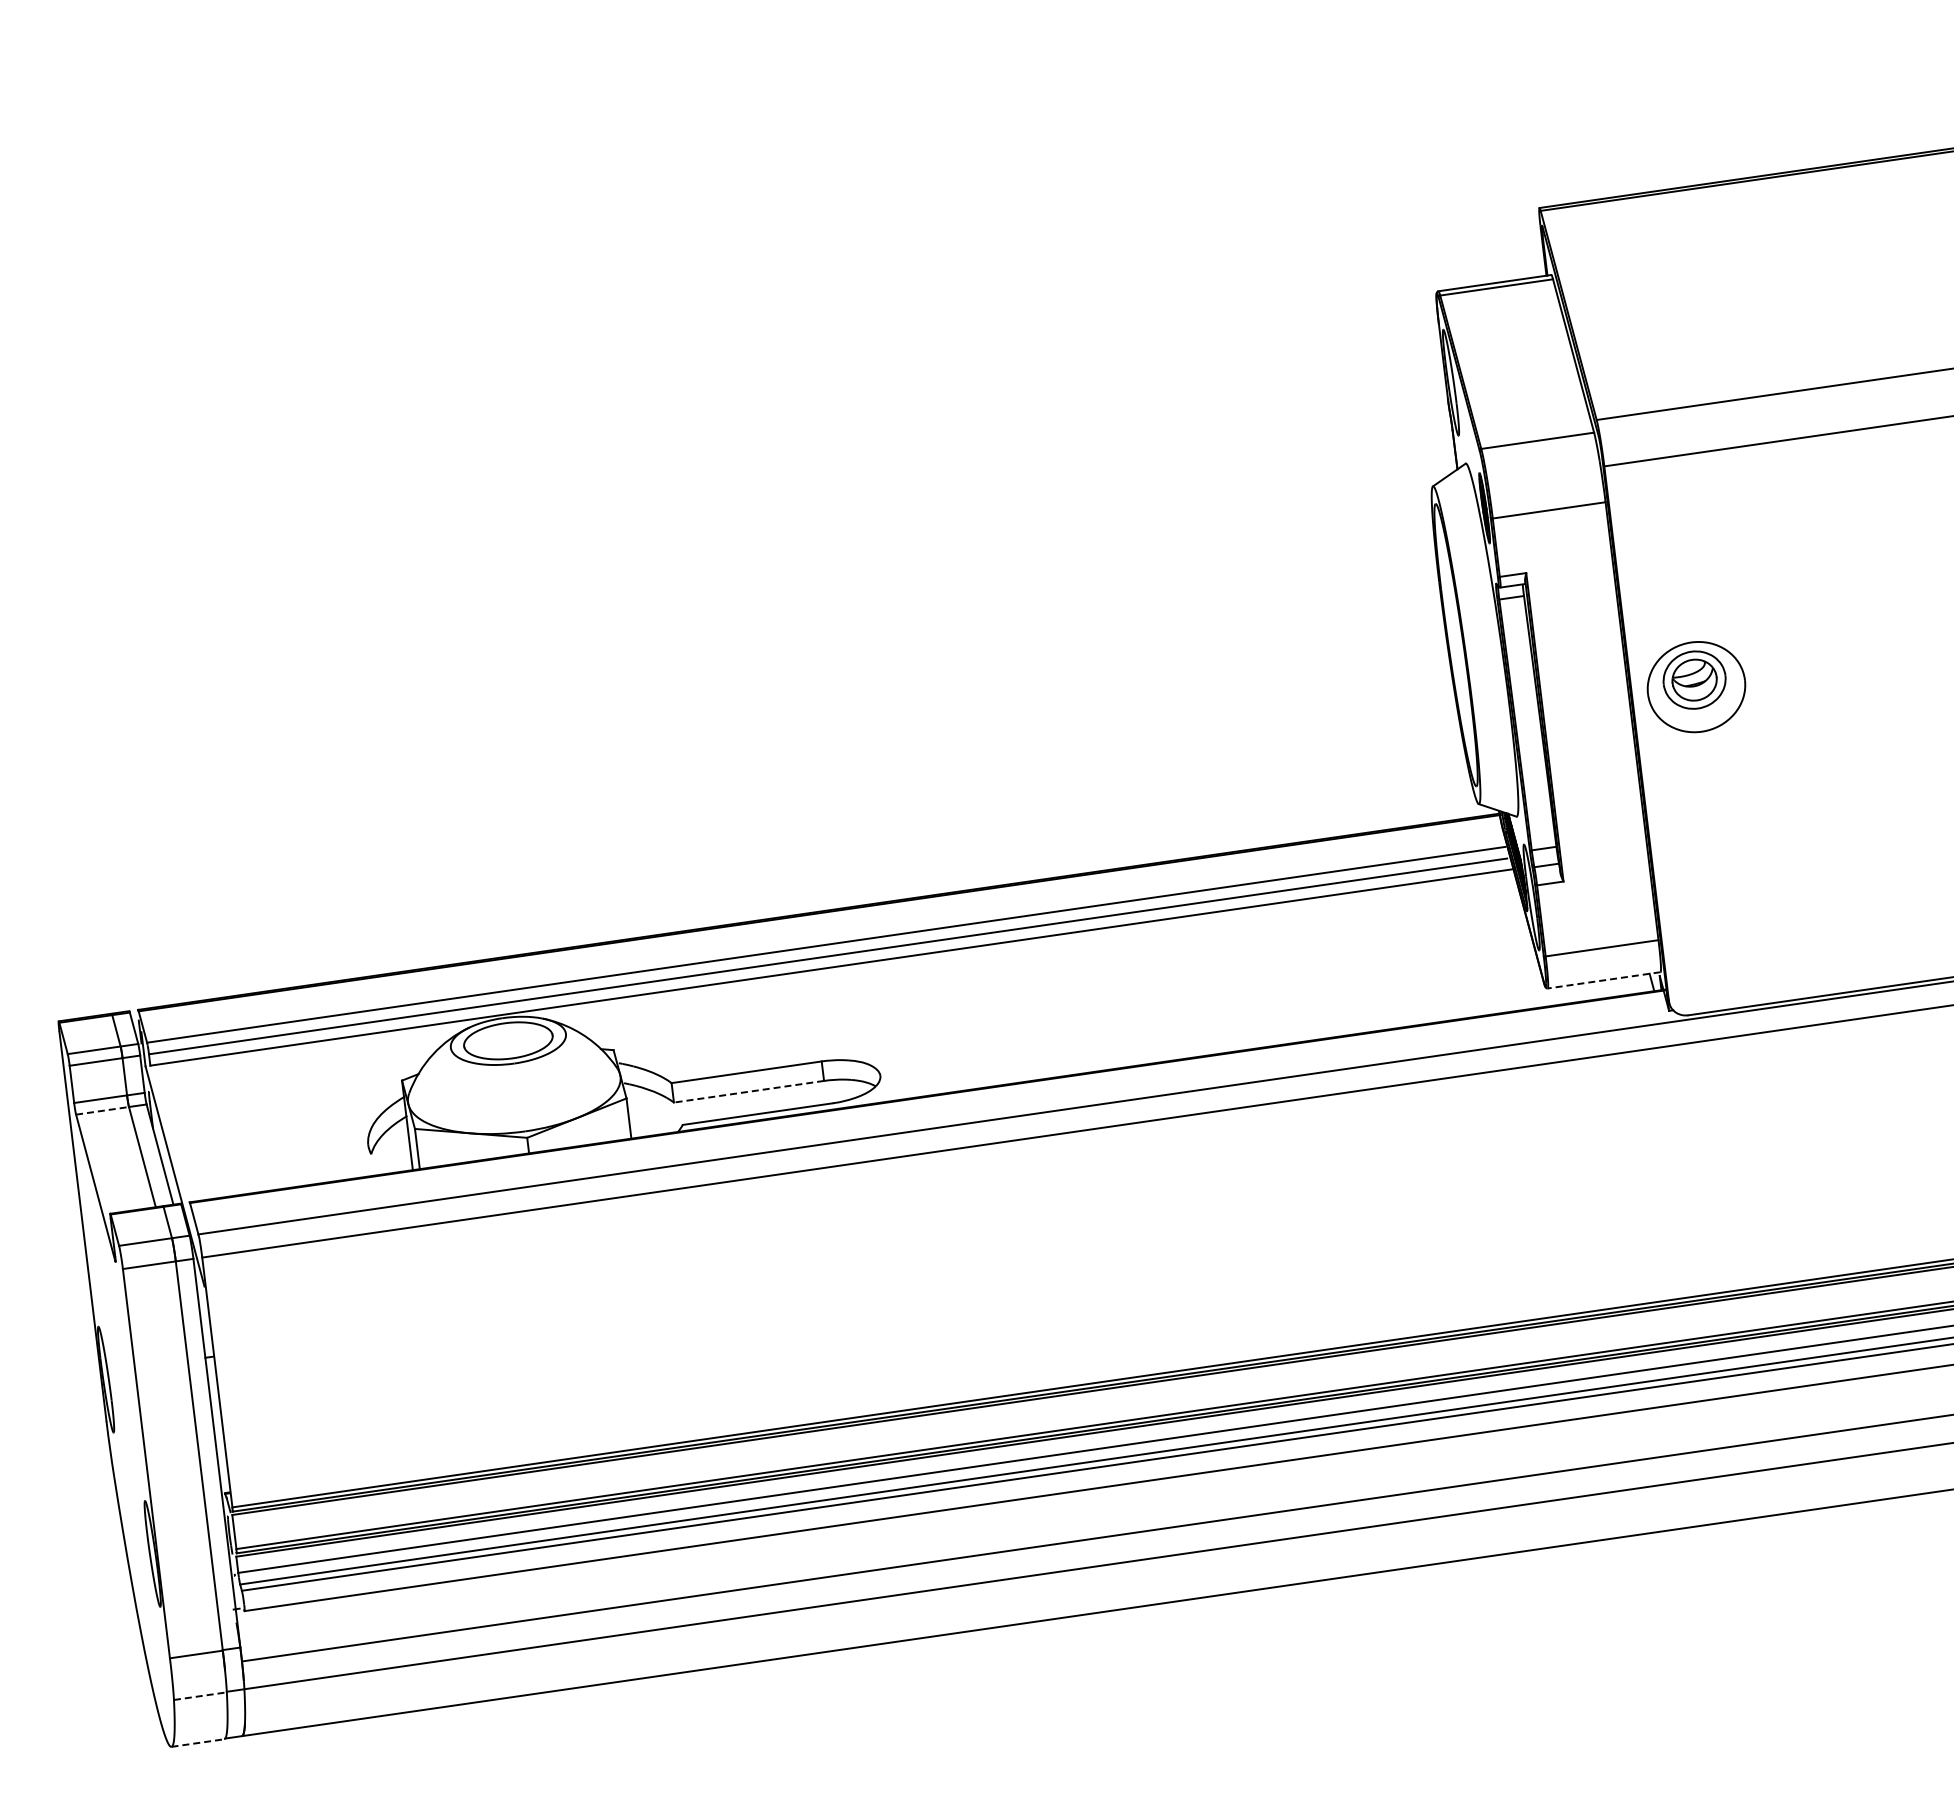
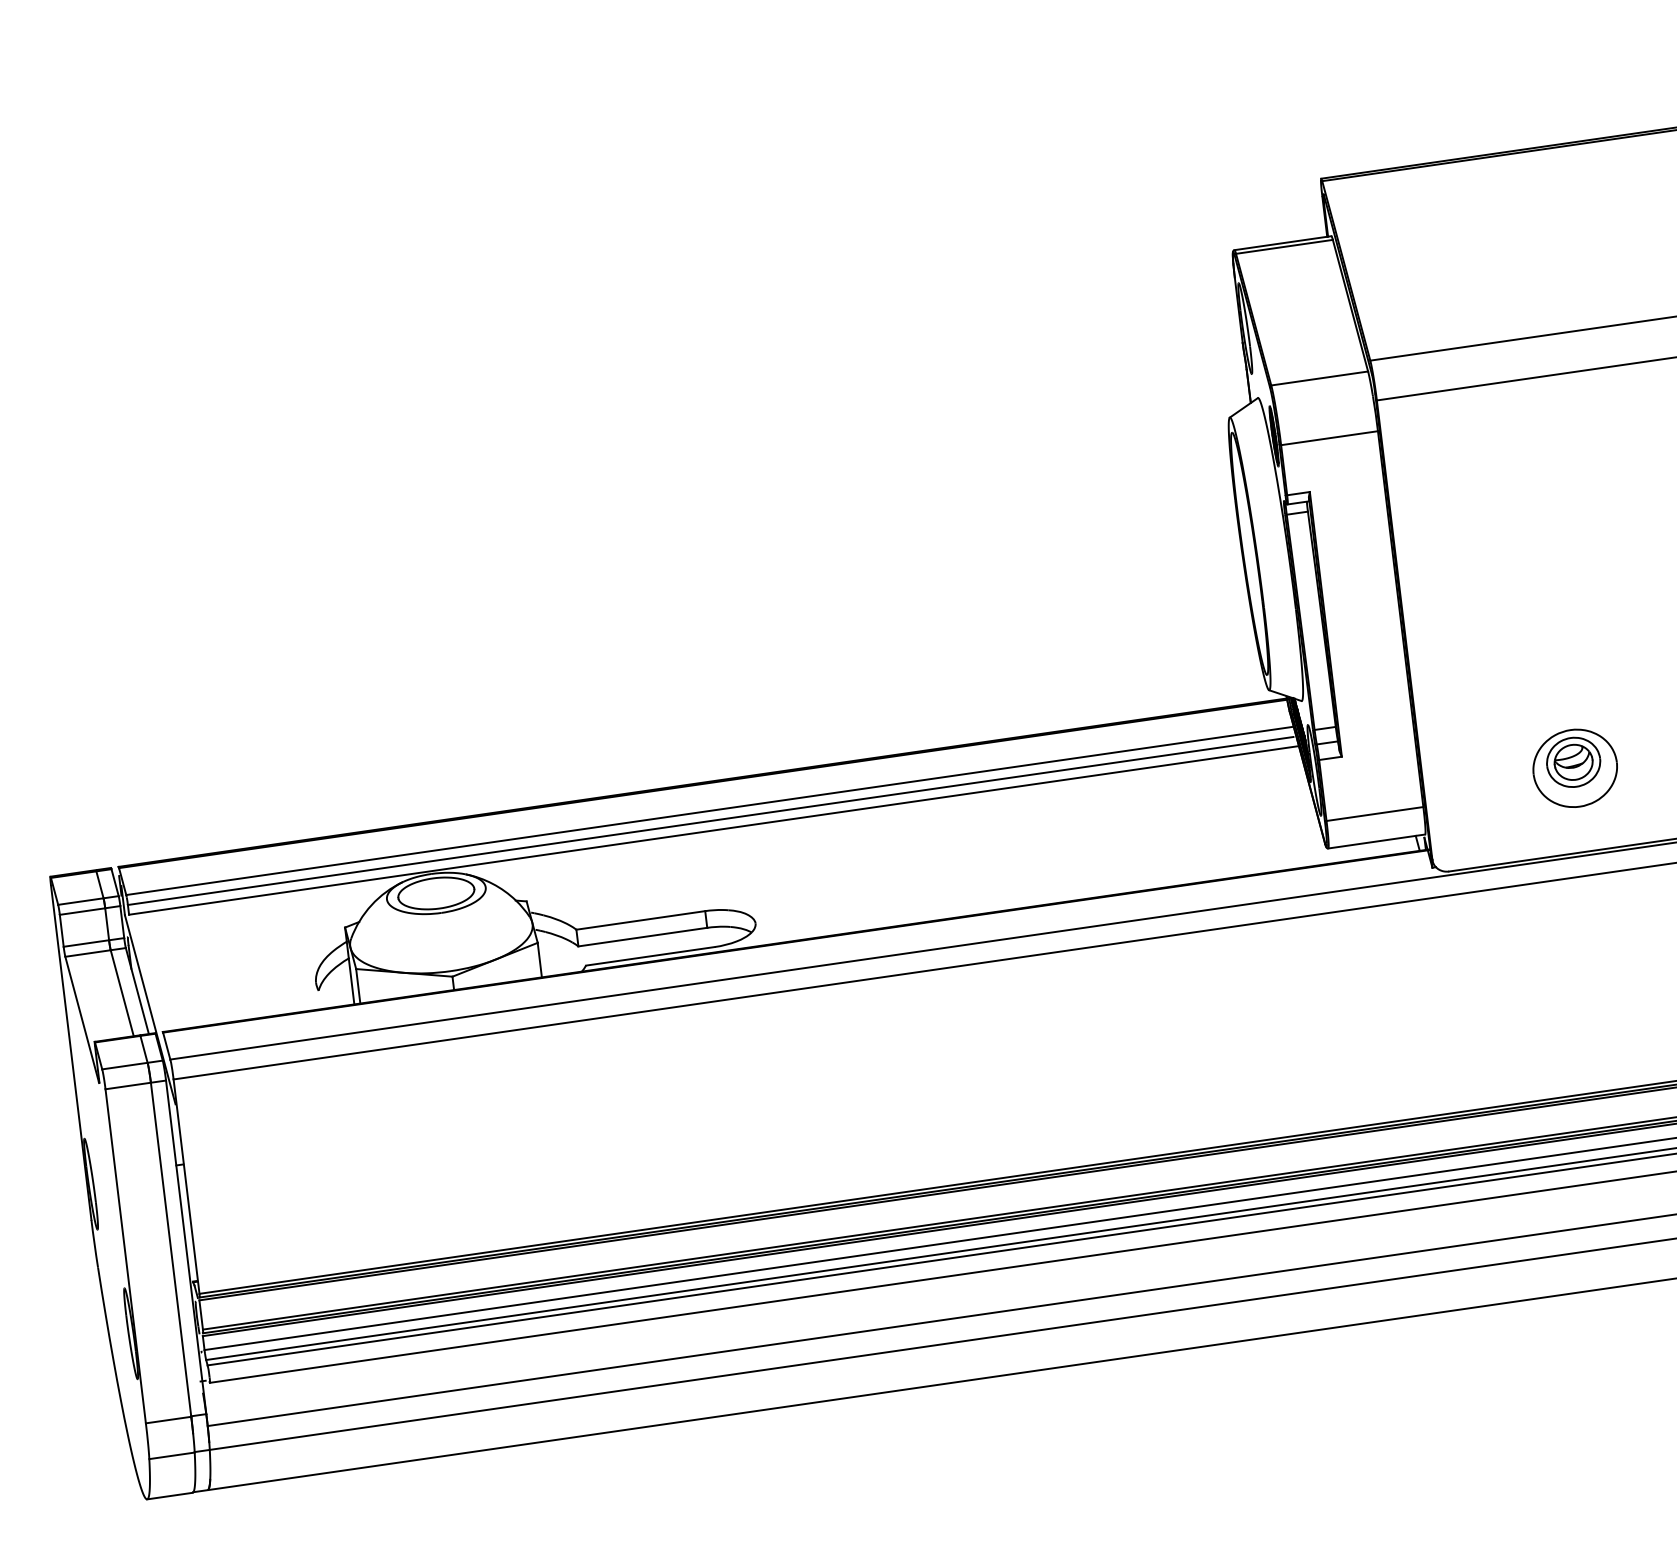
part: (1696, 687) -> (1575, 768), moved
line: (1604, 980) -> (1377, 841), dashed -> solid
line: (749, 1091) -> (643, 936), dashed -> solid
line: (102, 1110) -> (88, 953), dashed -> solid
line: (200, 1696) -> (172, 1456), dashed -> solid
line: (197, 1743) -> (169, 1496), dashed -> solid

